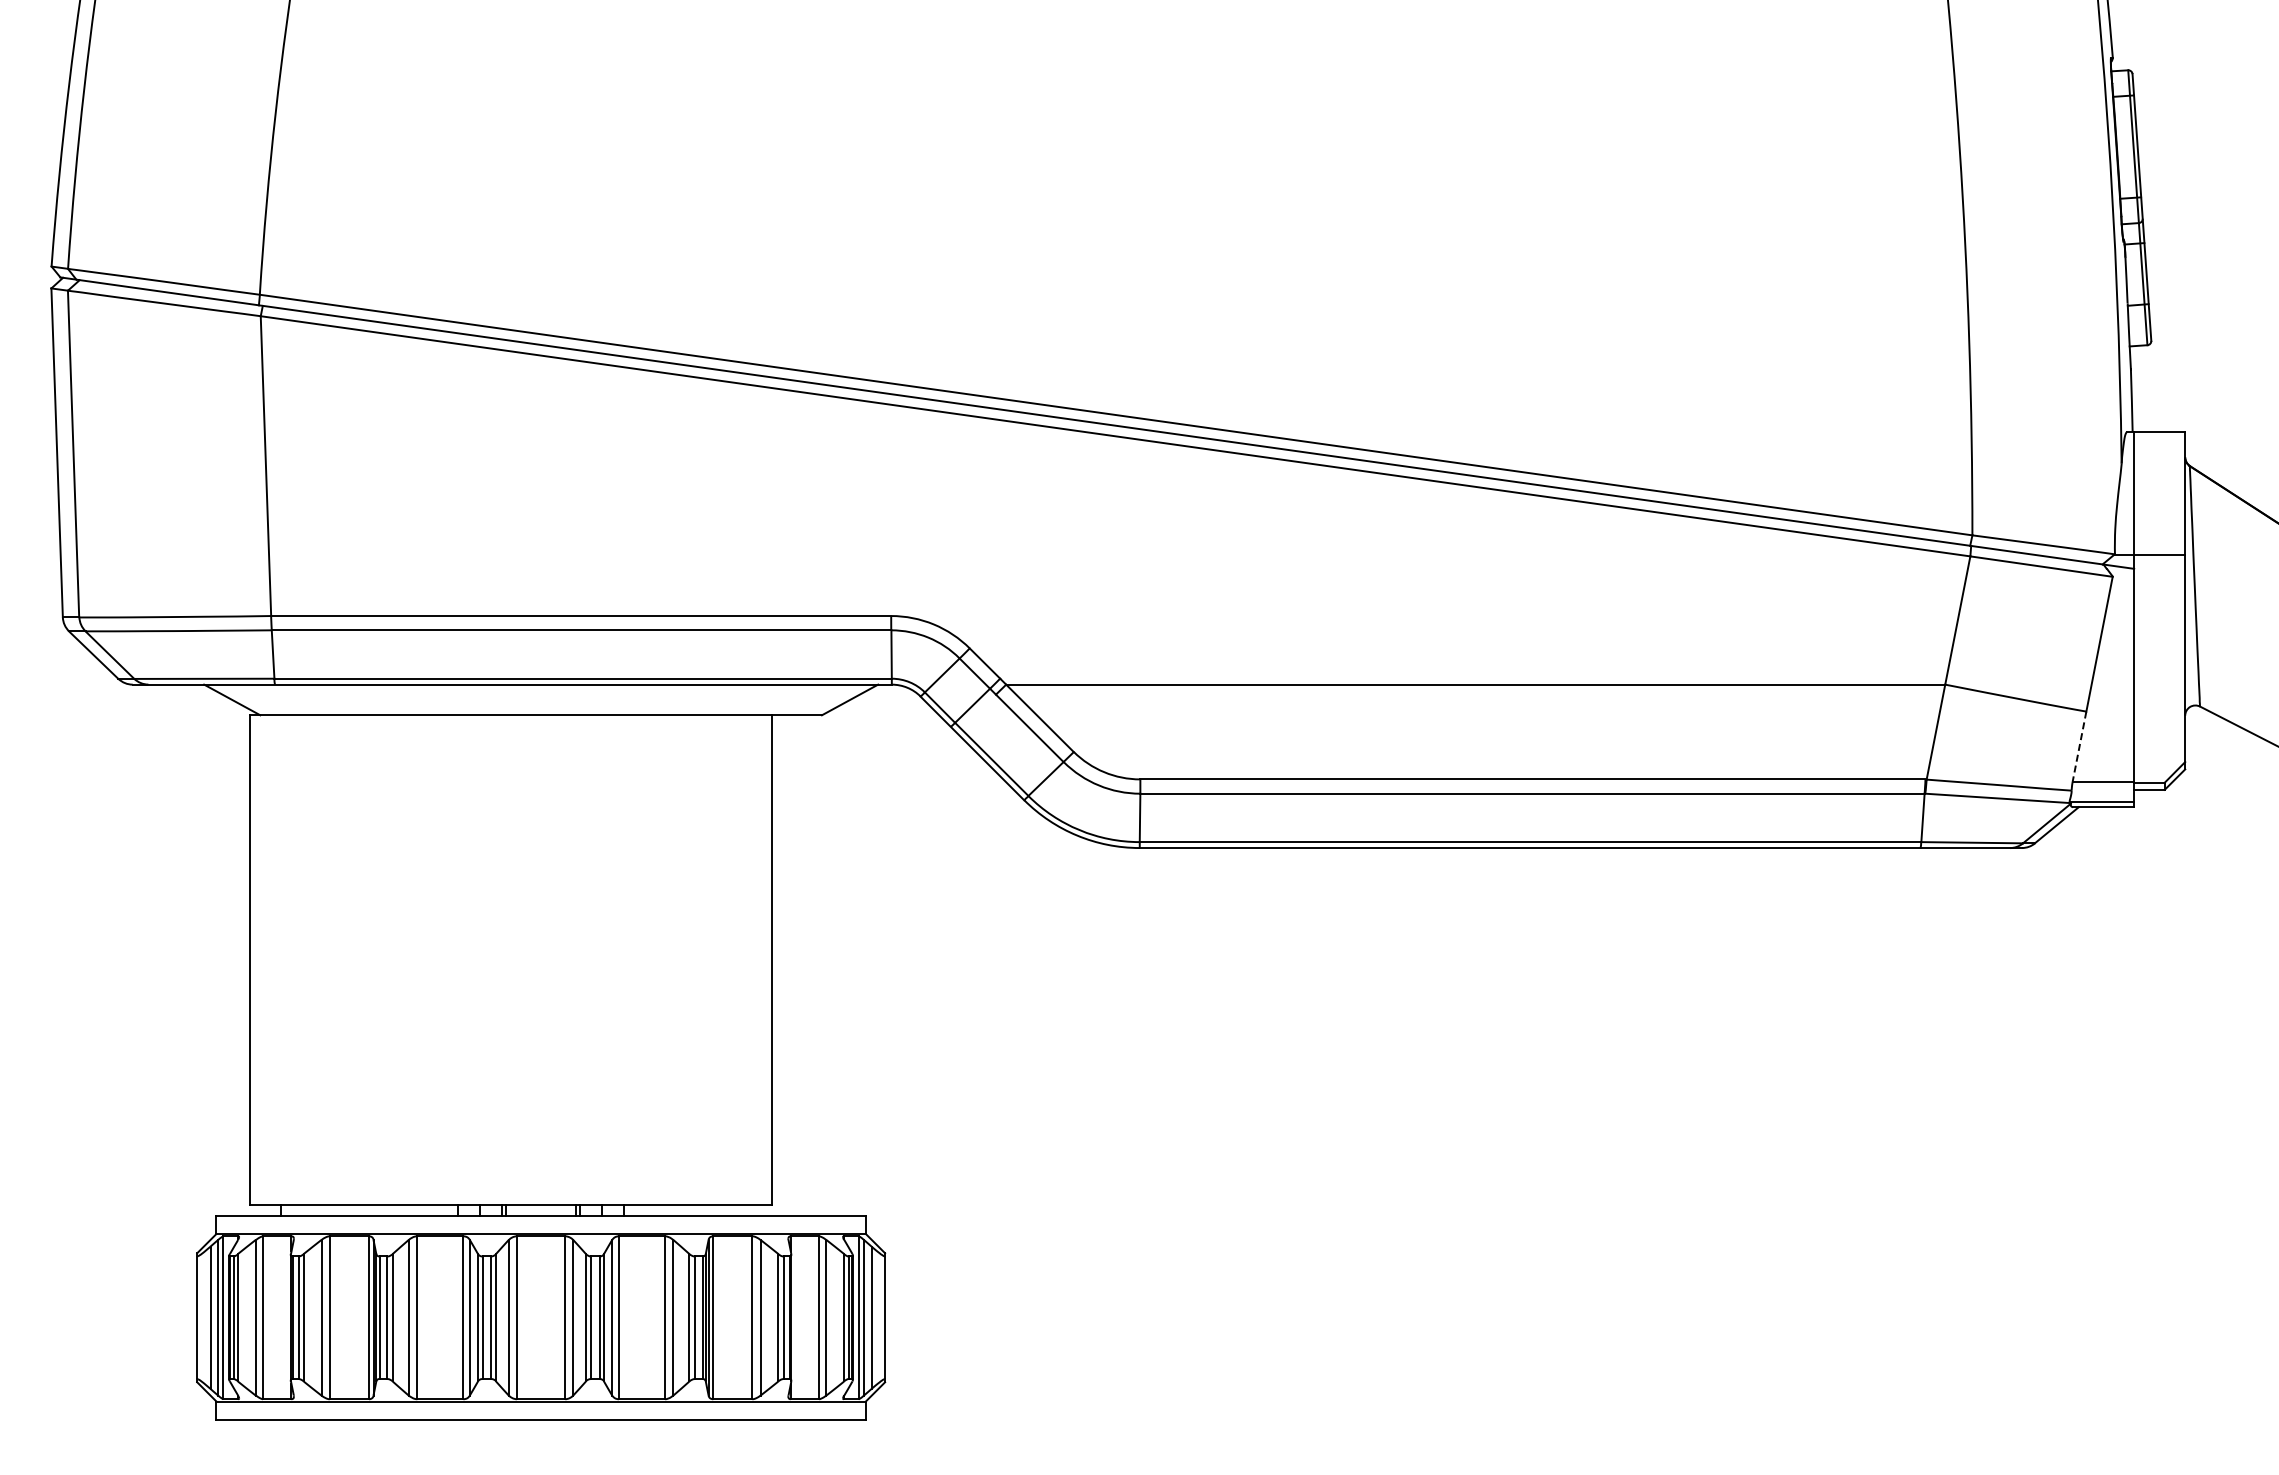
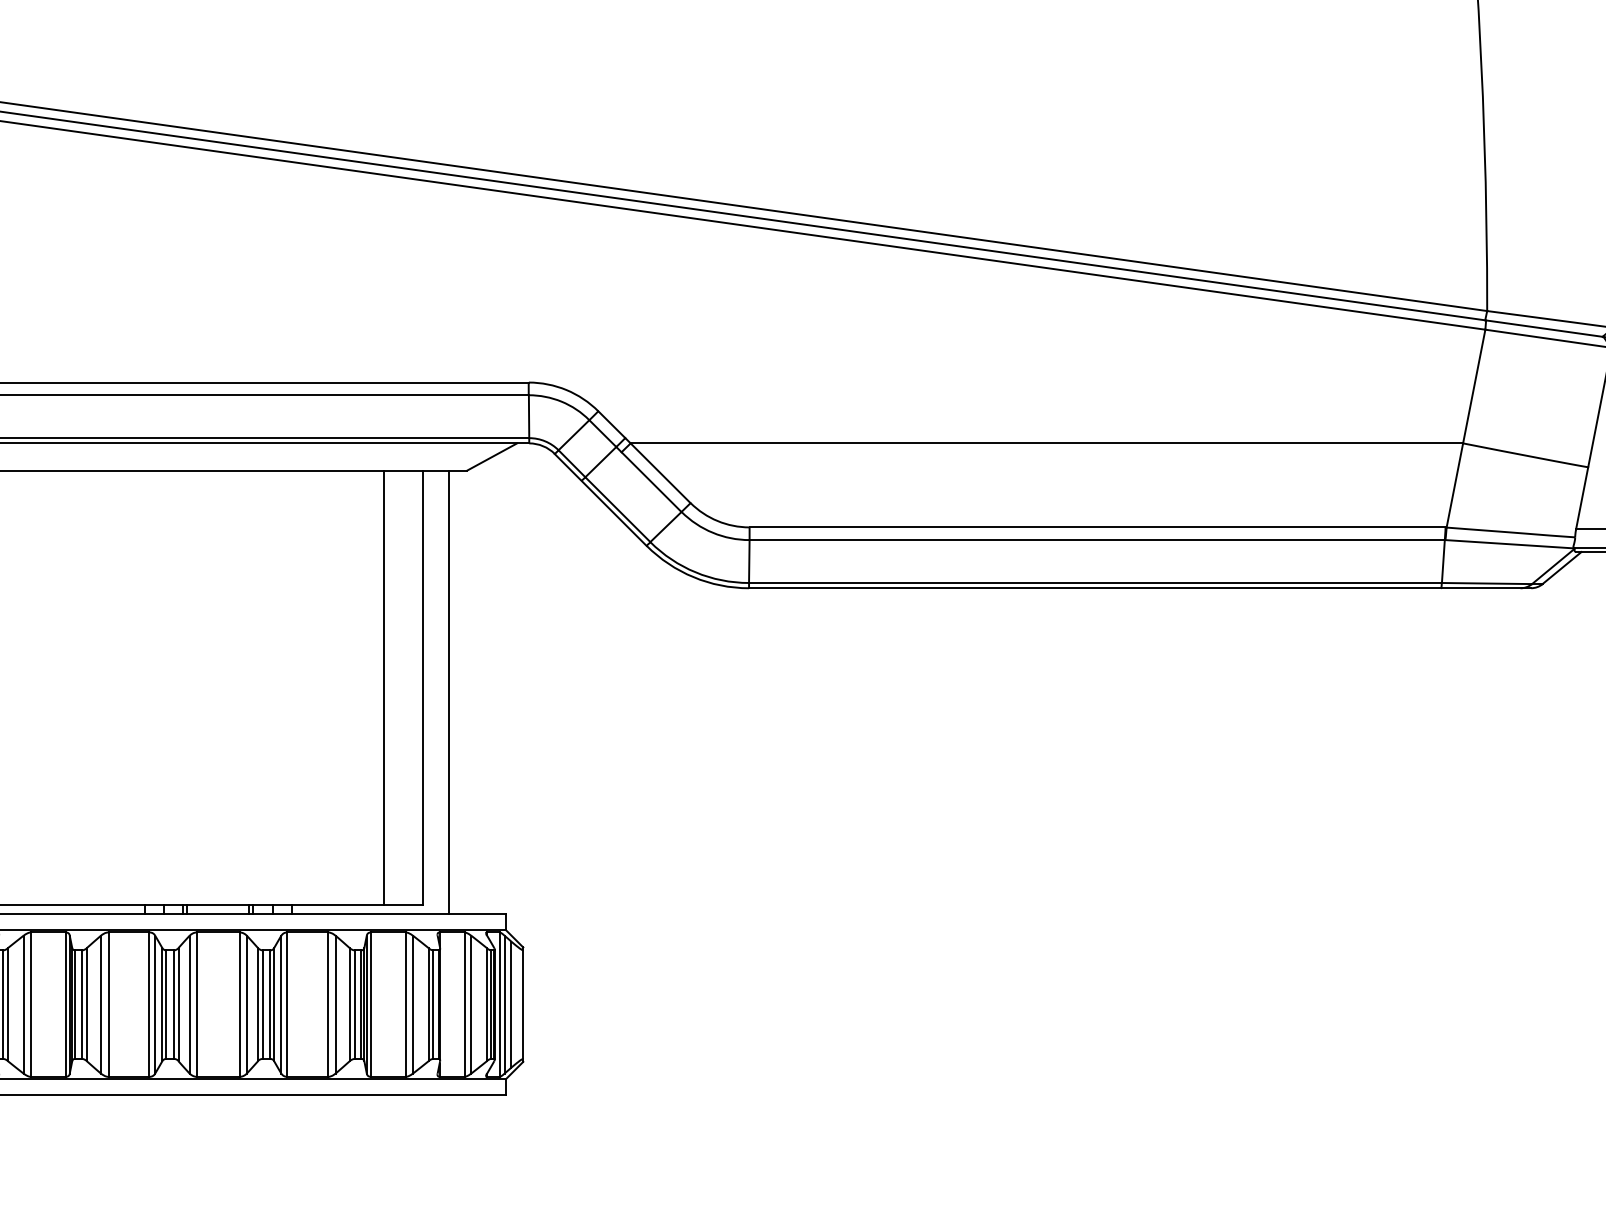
line: (2079, 746) -> (1582, 498), dashed -> solid
line: (728, 960) -> (384, 687), added
line: (801, 965) -> (449, 692), added

